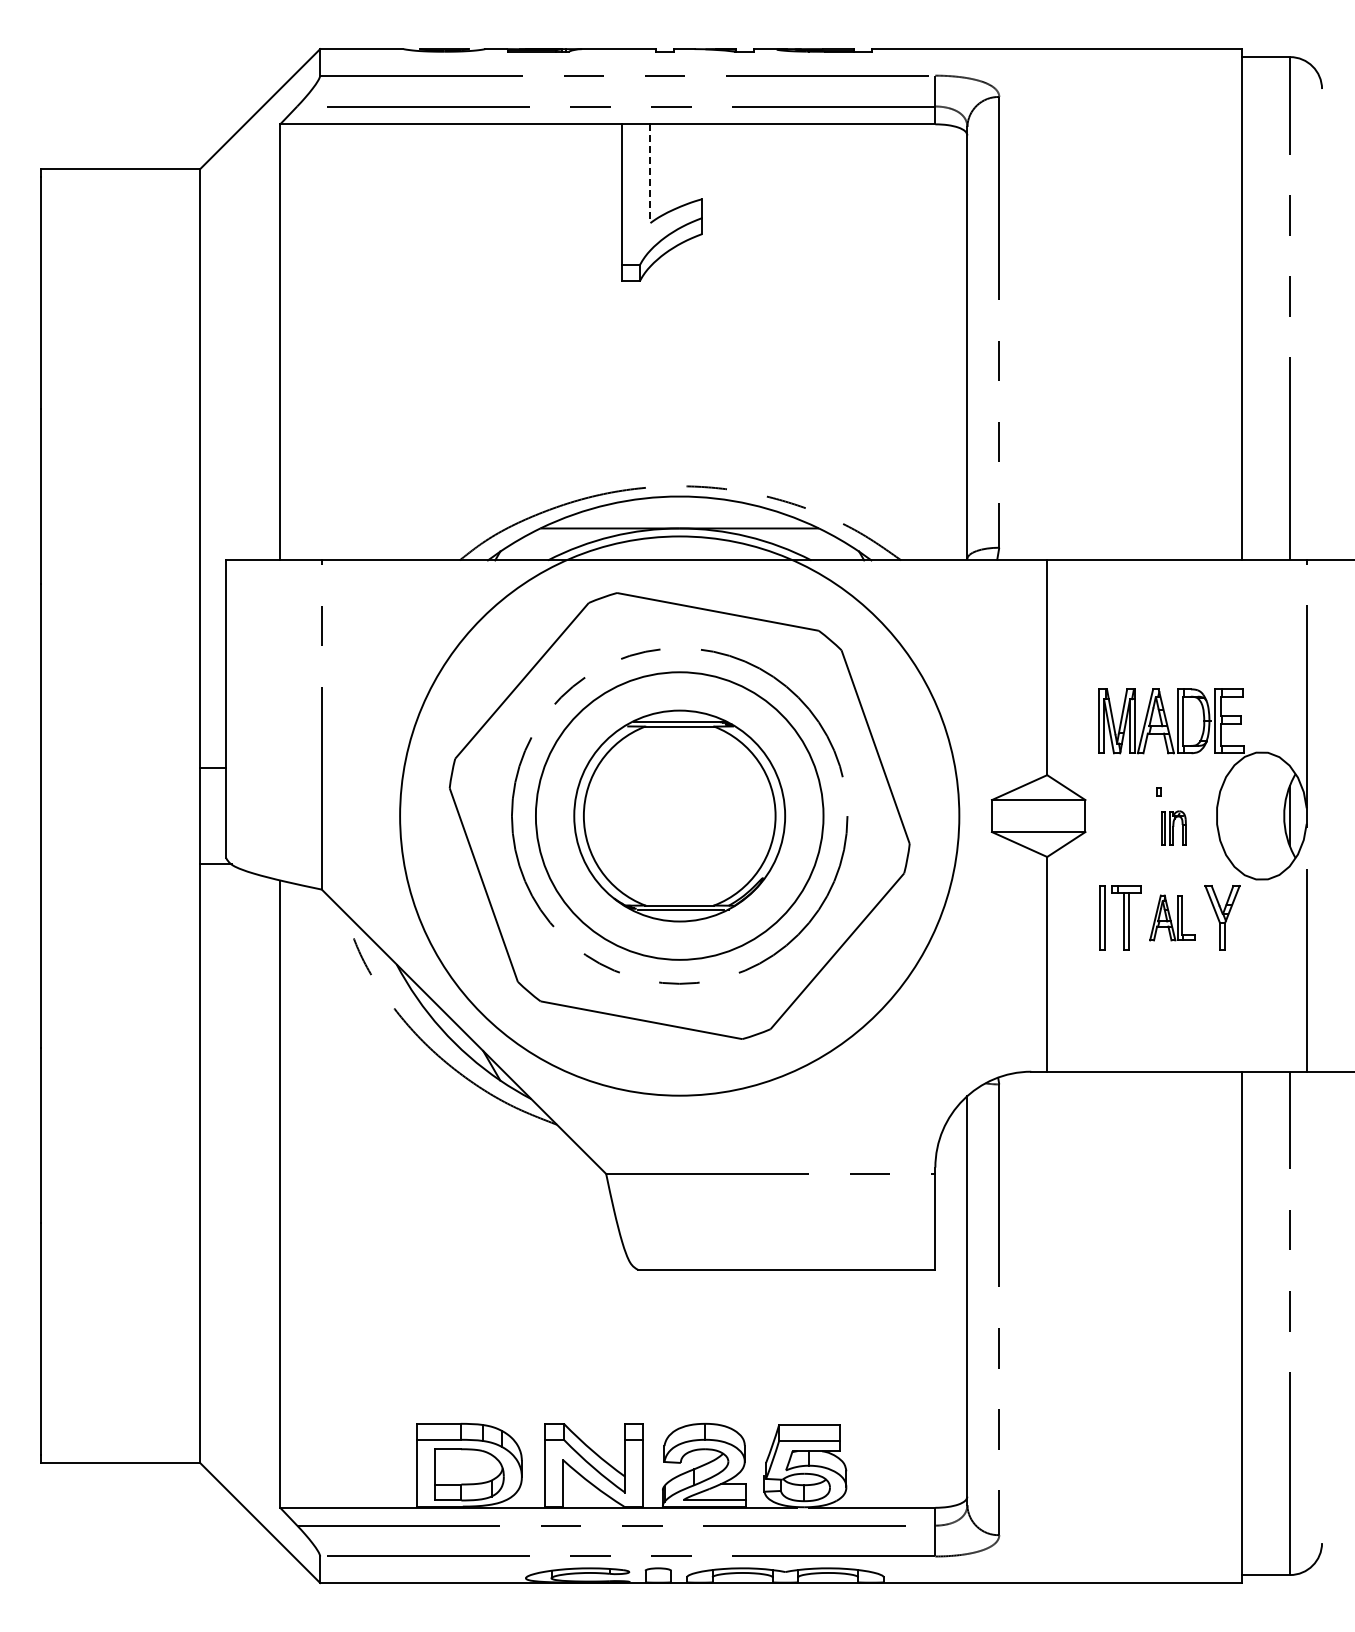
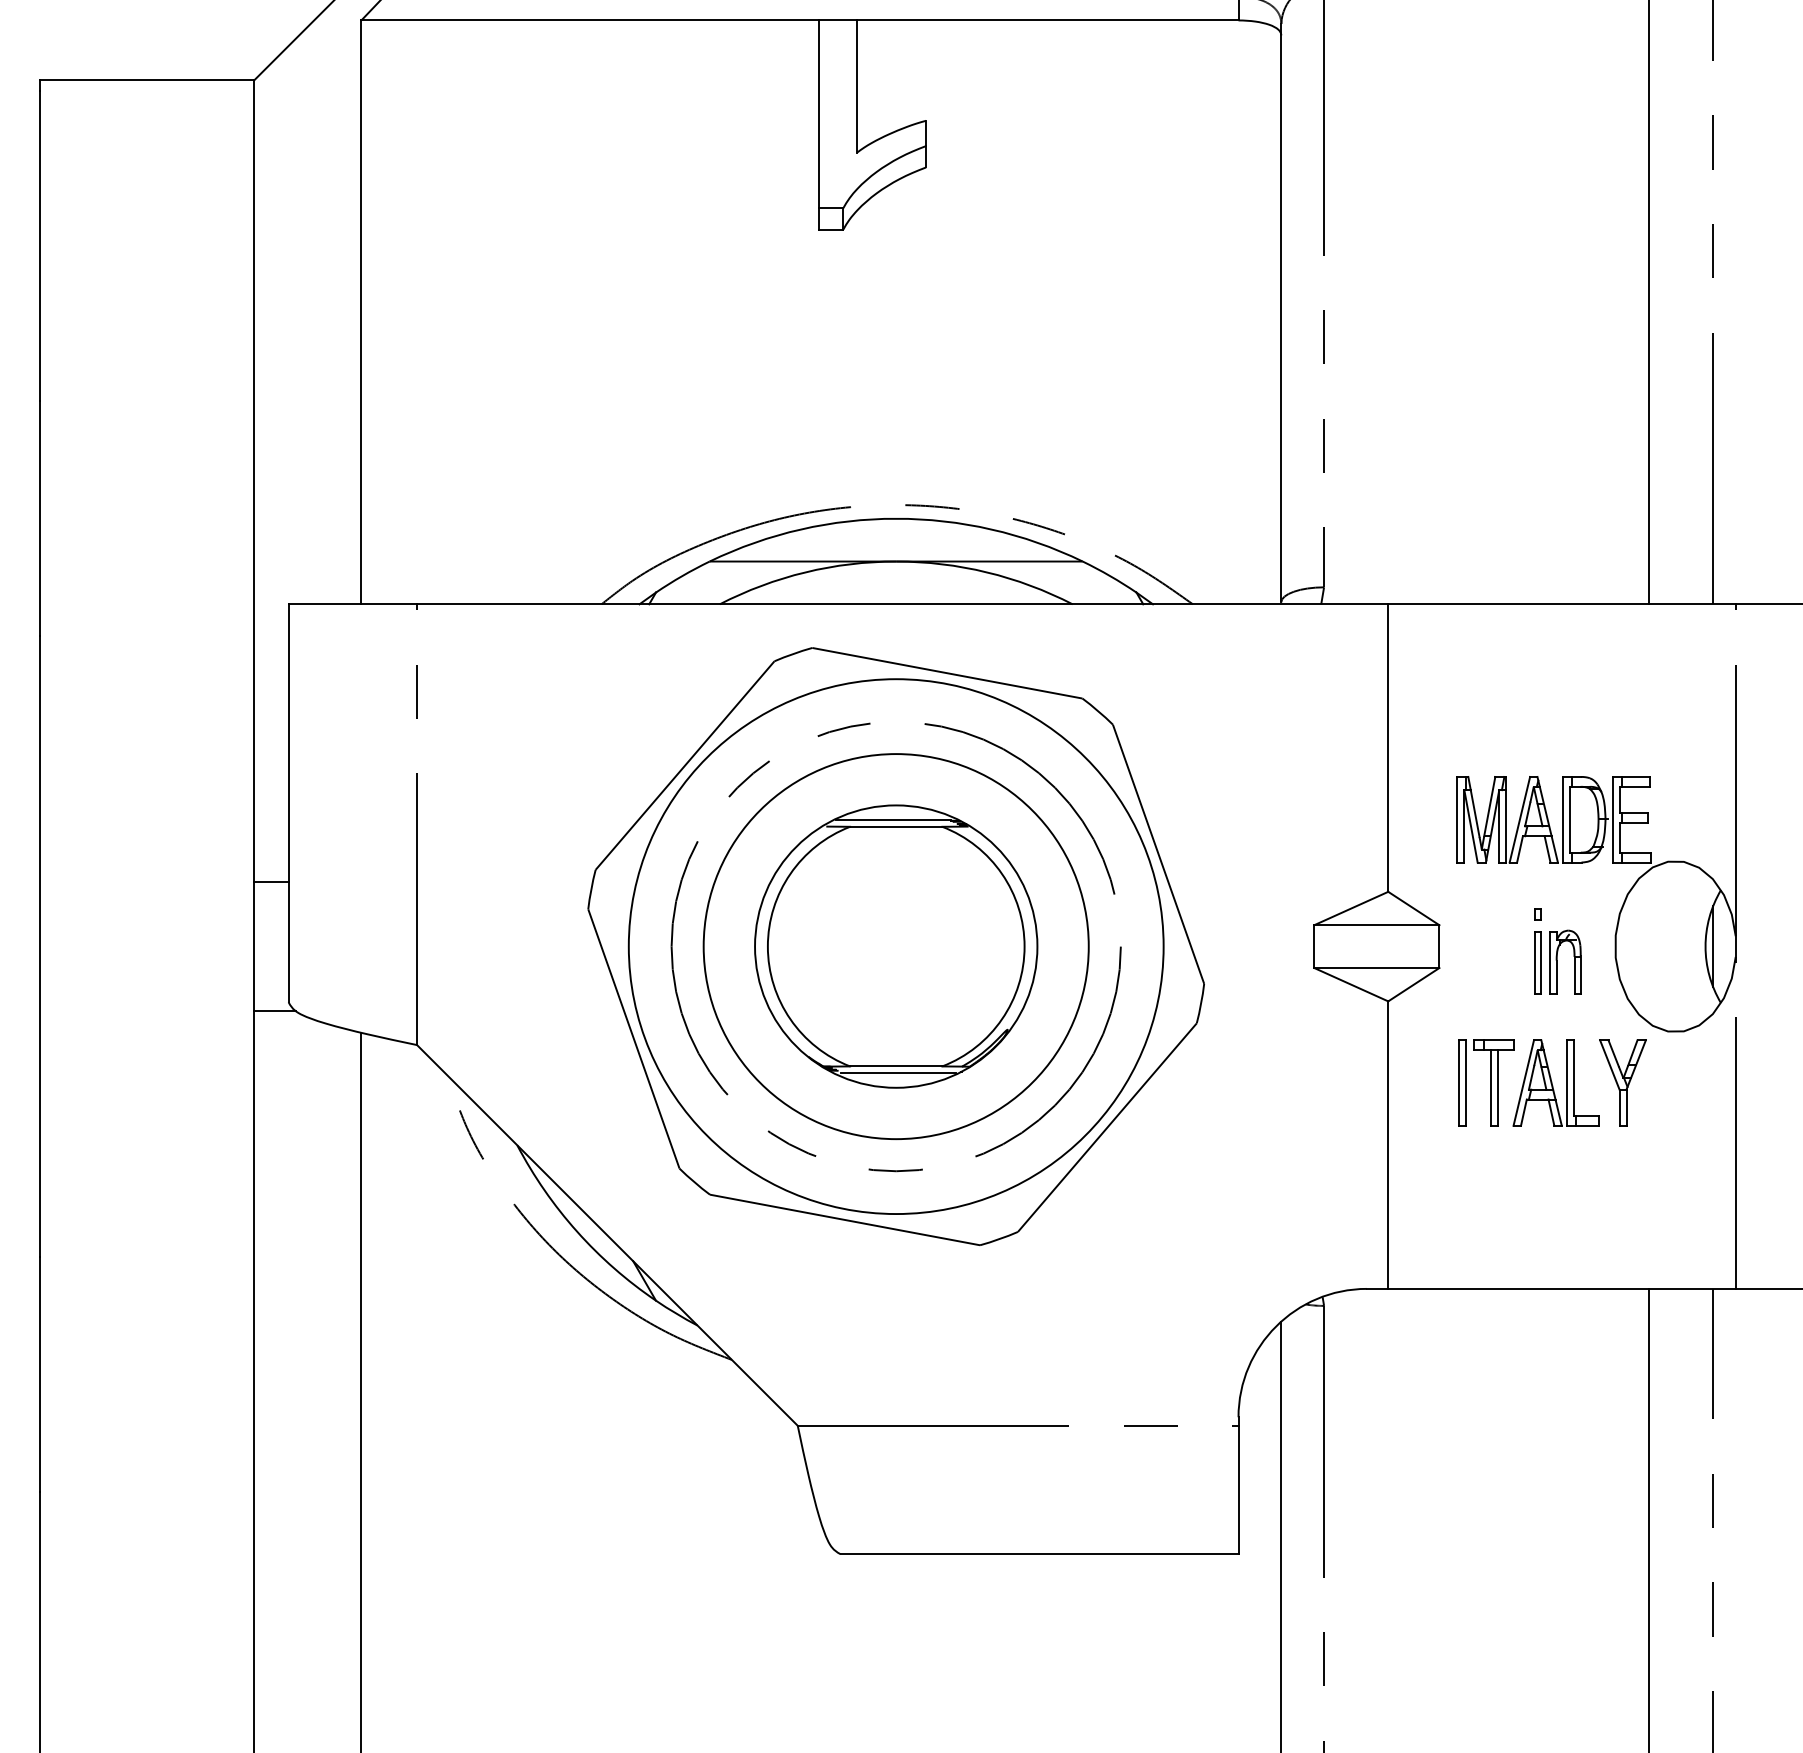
line: (650, 174) -> (857, 87), dashed -> solid
circle: (679, 815) -> (895, 945), size x0.71
part: (1173, 827) -> (1557, 961), size x1.43
part: (1171, 917) -> (1554, 1082), size x1.43

